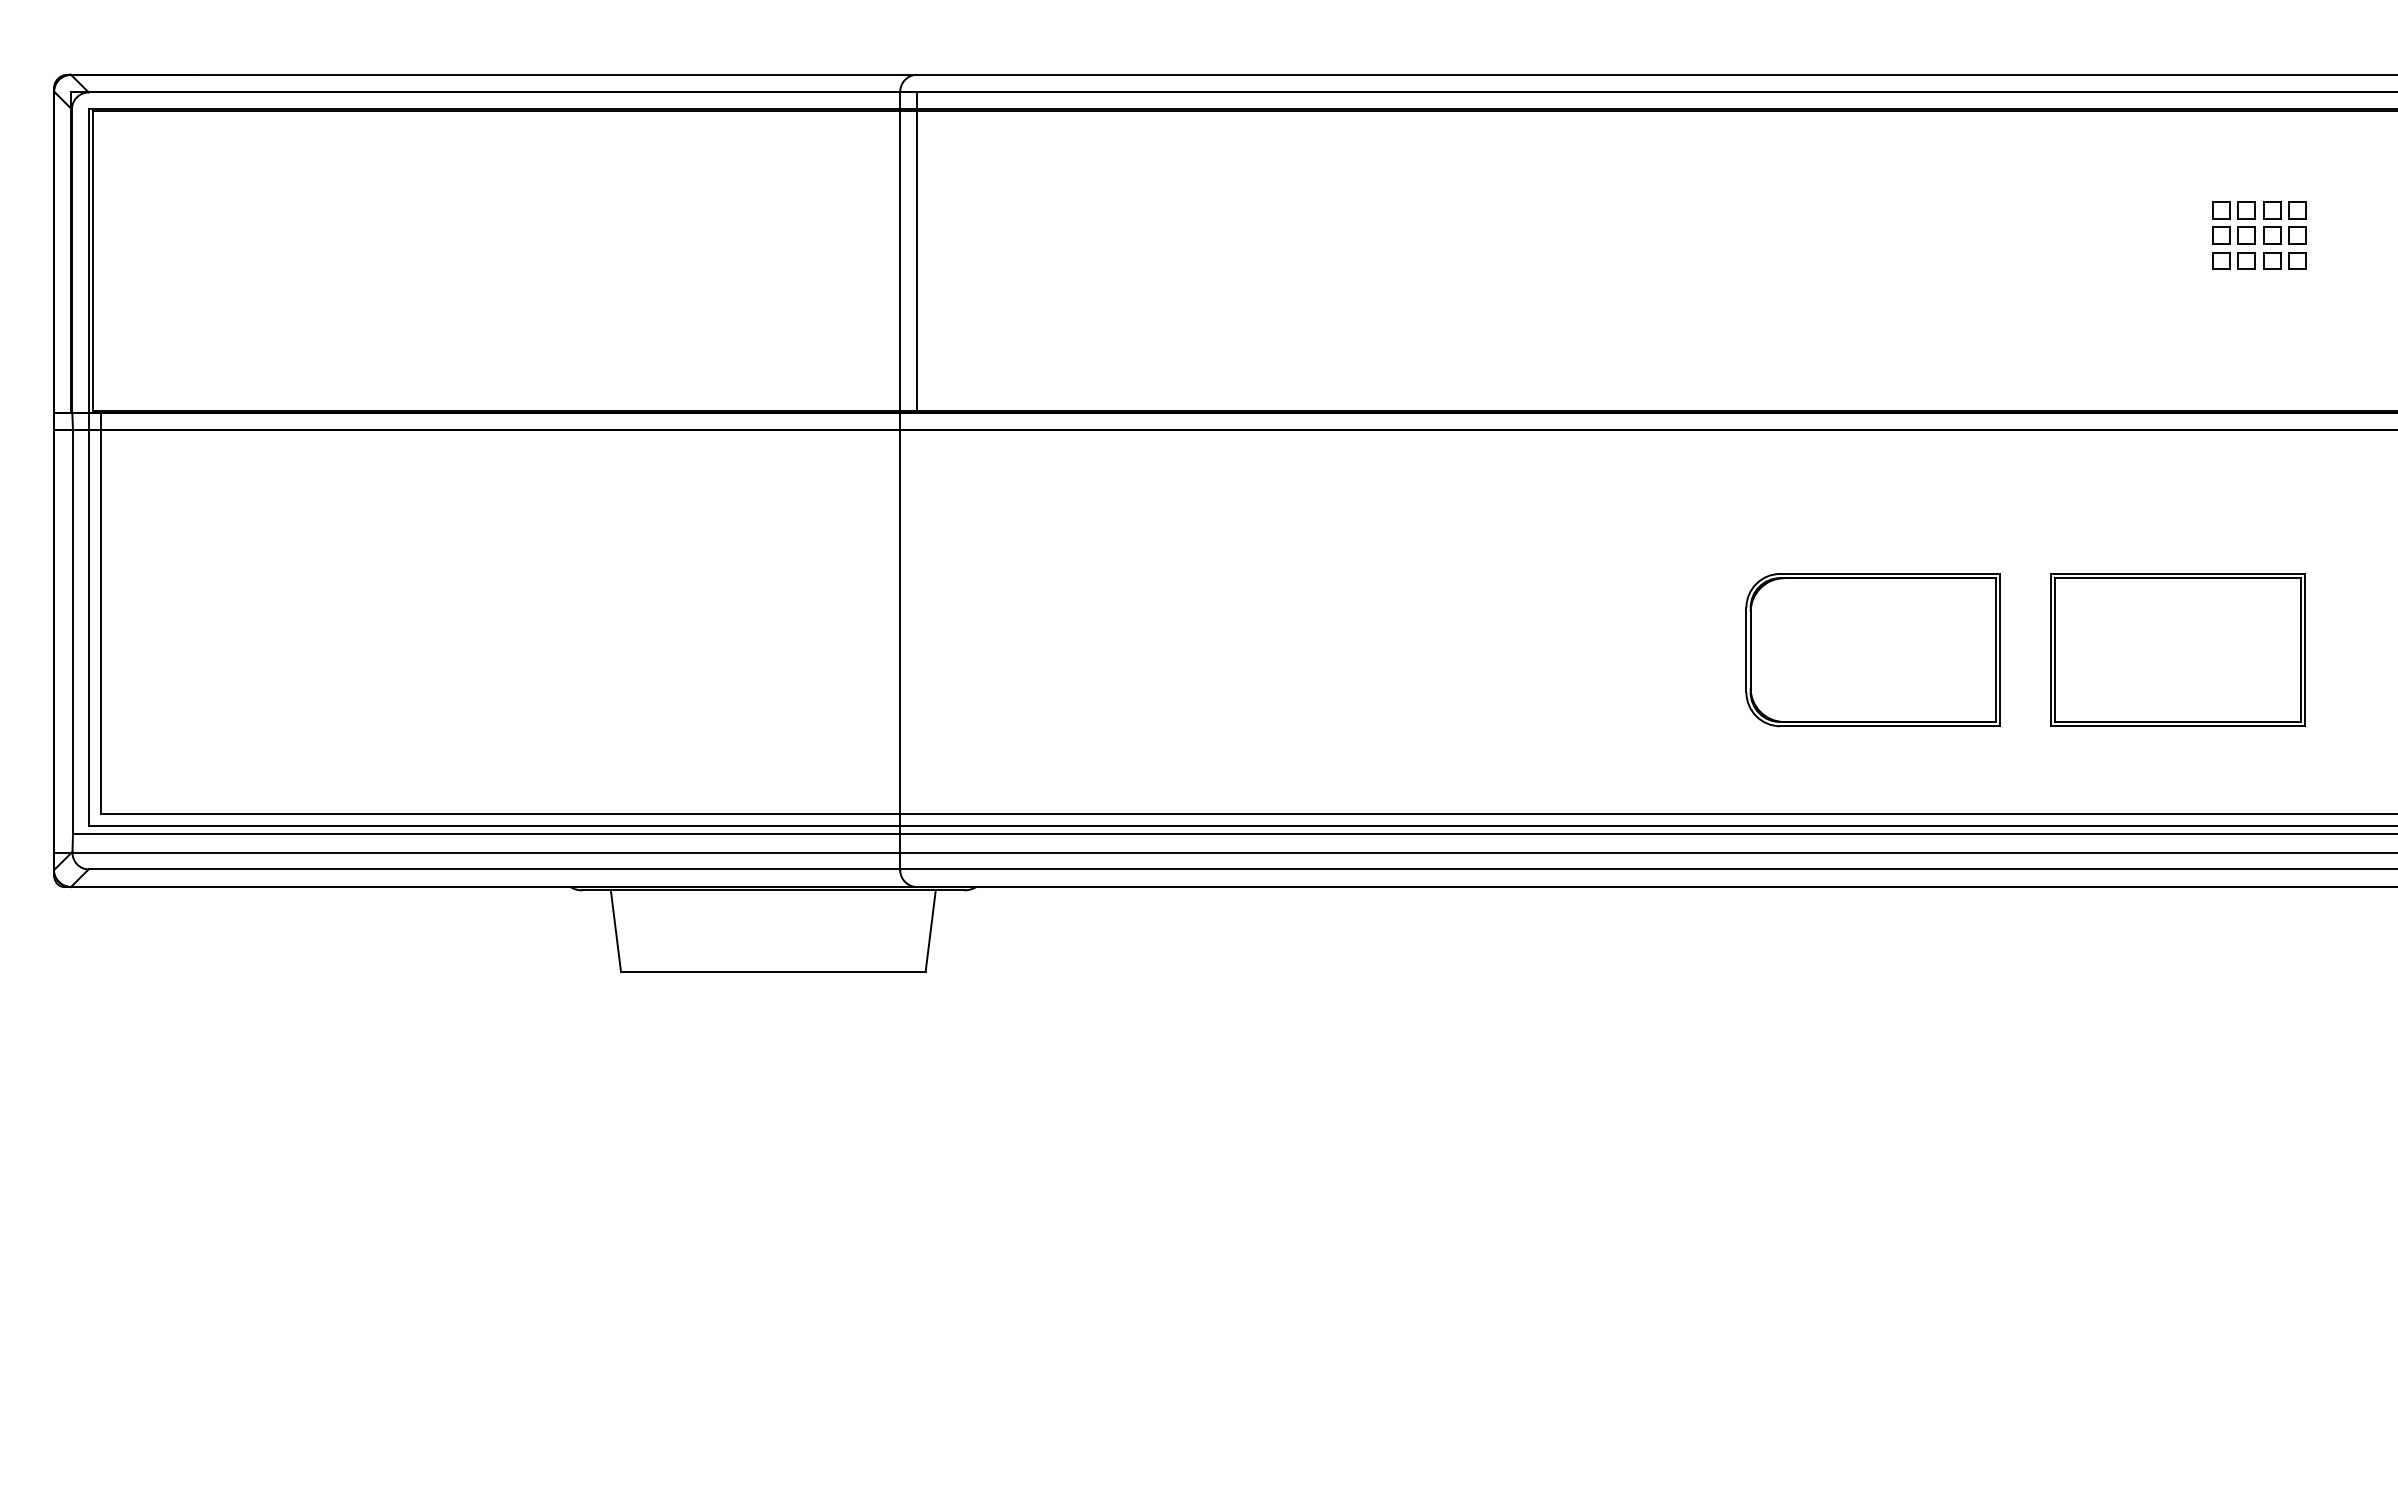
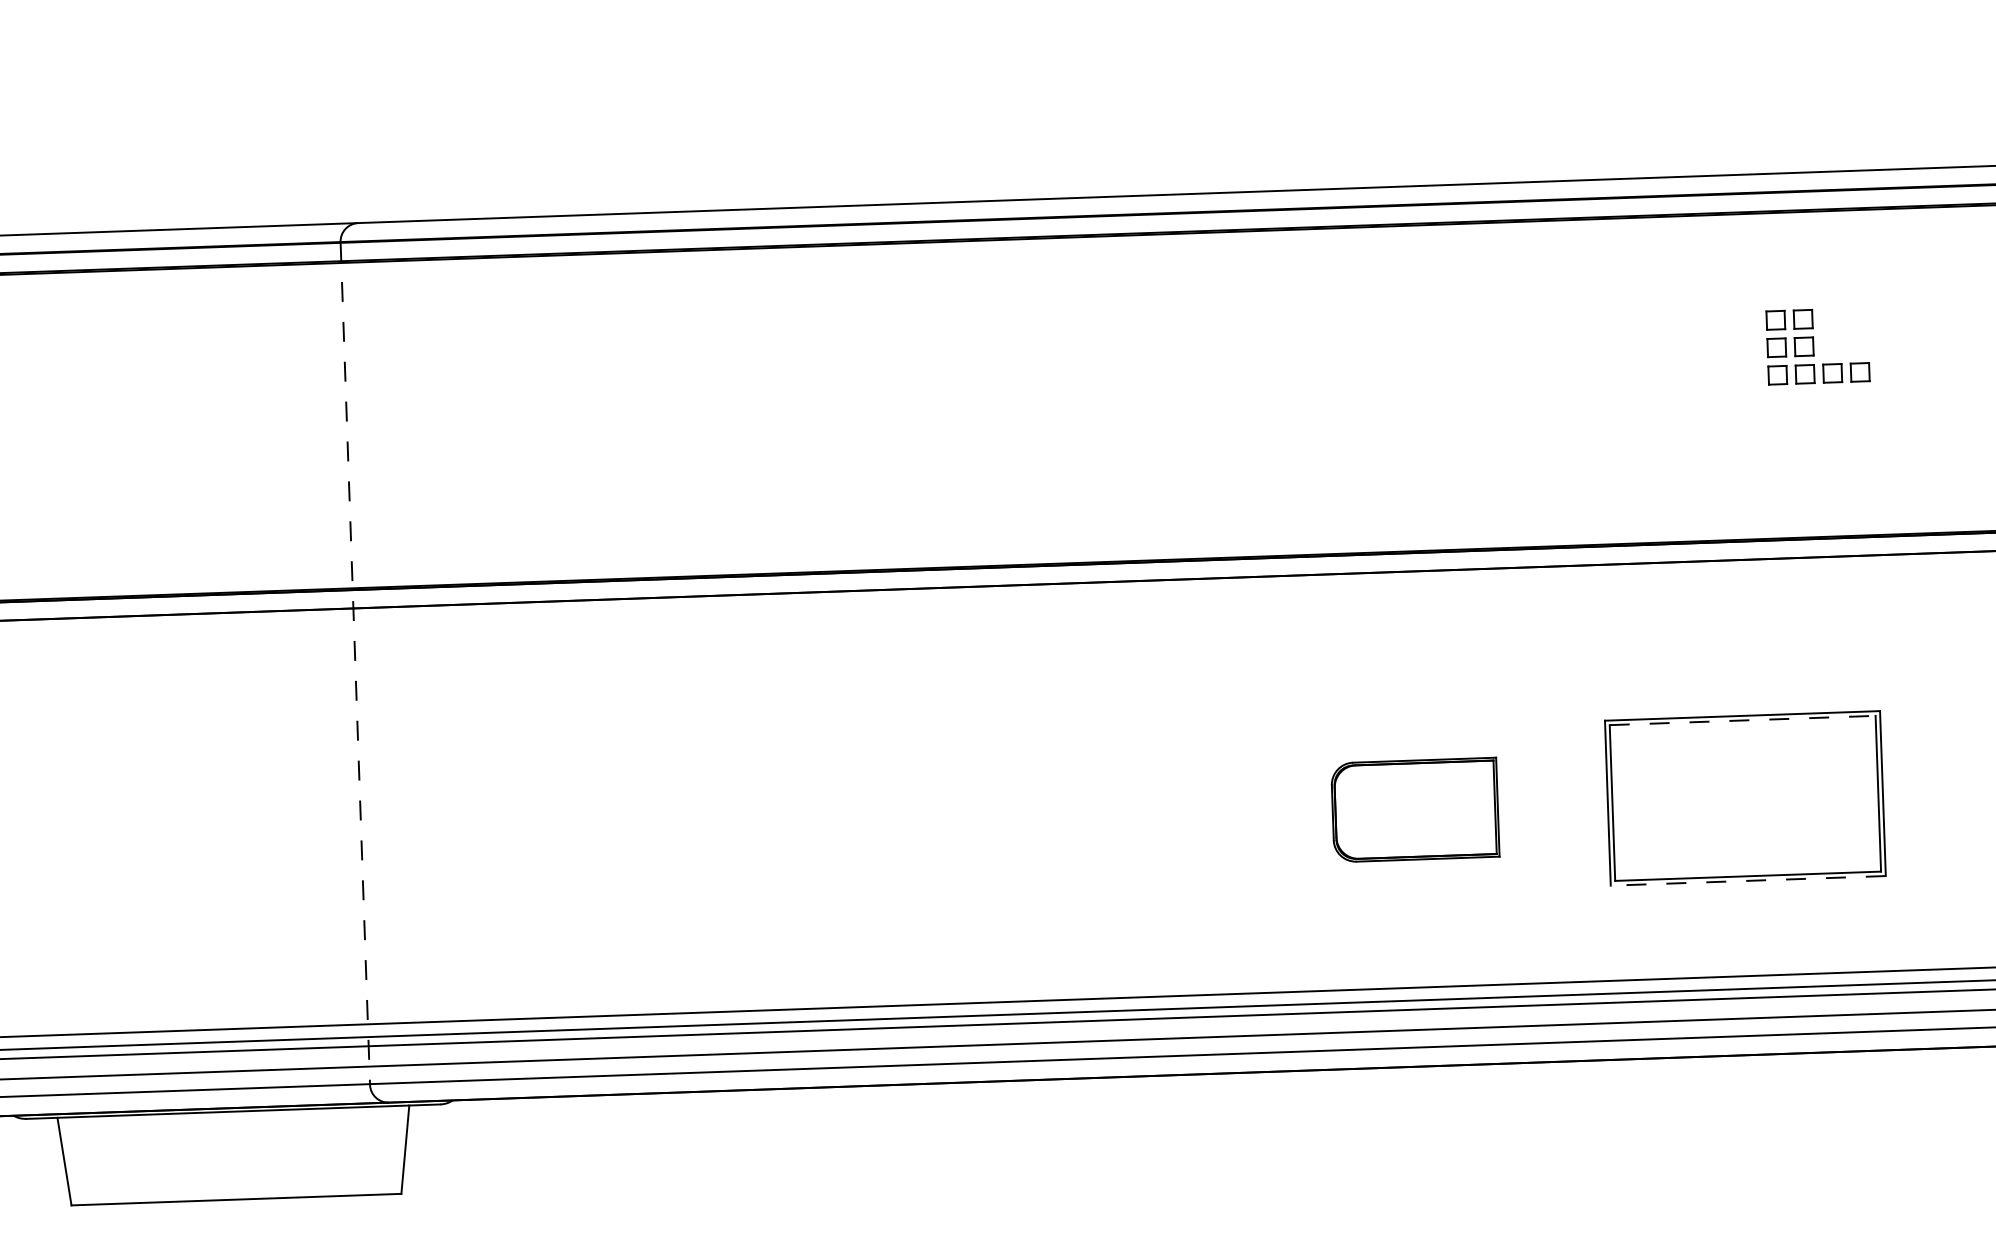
part: (2284, 222) -> (1844, 331), removed
line: (917, 252) -> (365, 415), removed
line: (900, 481) -> (355, 664), solid -> dashed
line: (2178, 578) -> (1743, 720), solid -> dashed
part: (1872, 650) -> (1414, 810), size x0.6
line: (2178, 726) -> (1748, 881), solid -> dashed

